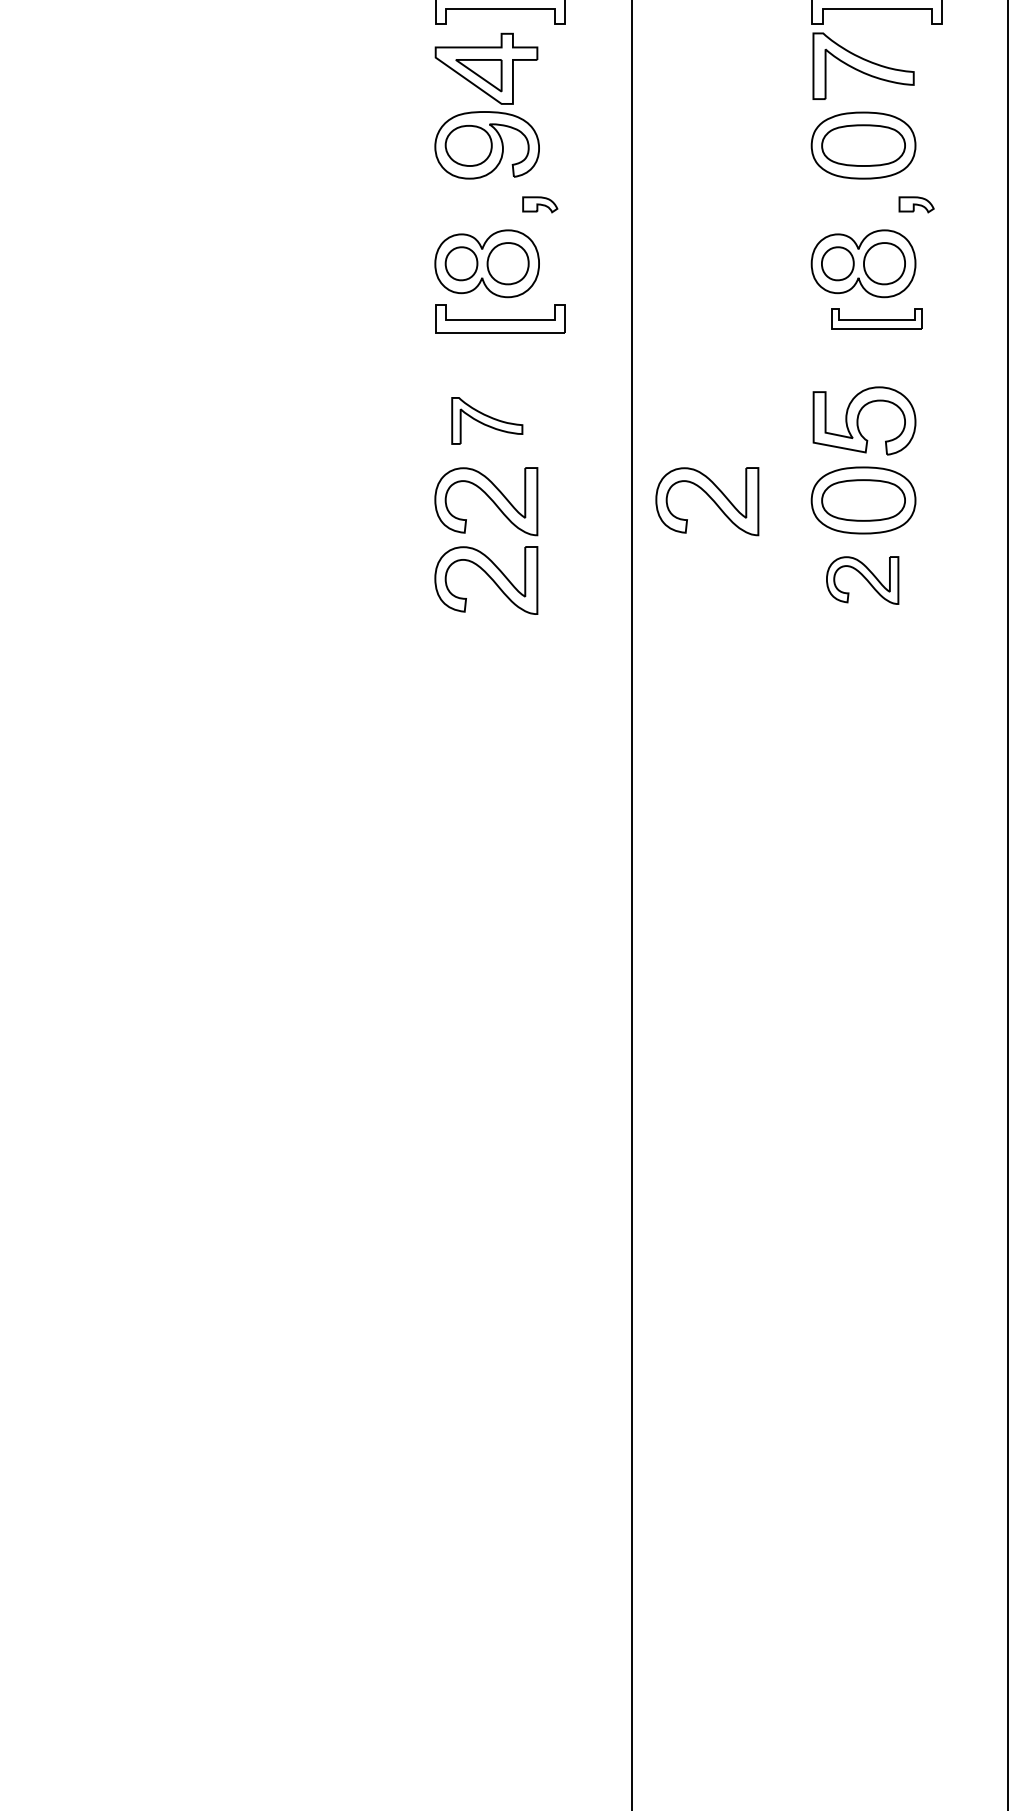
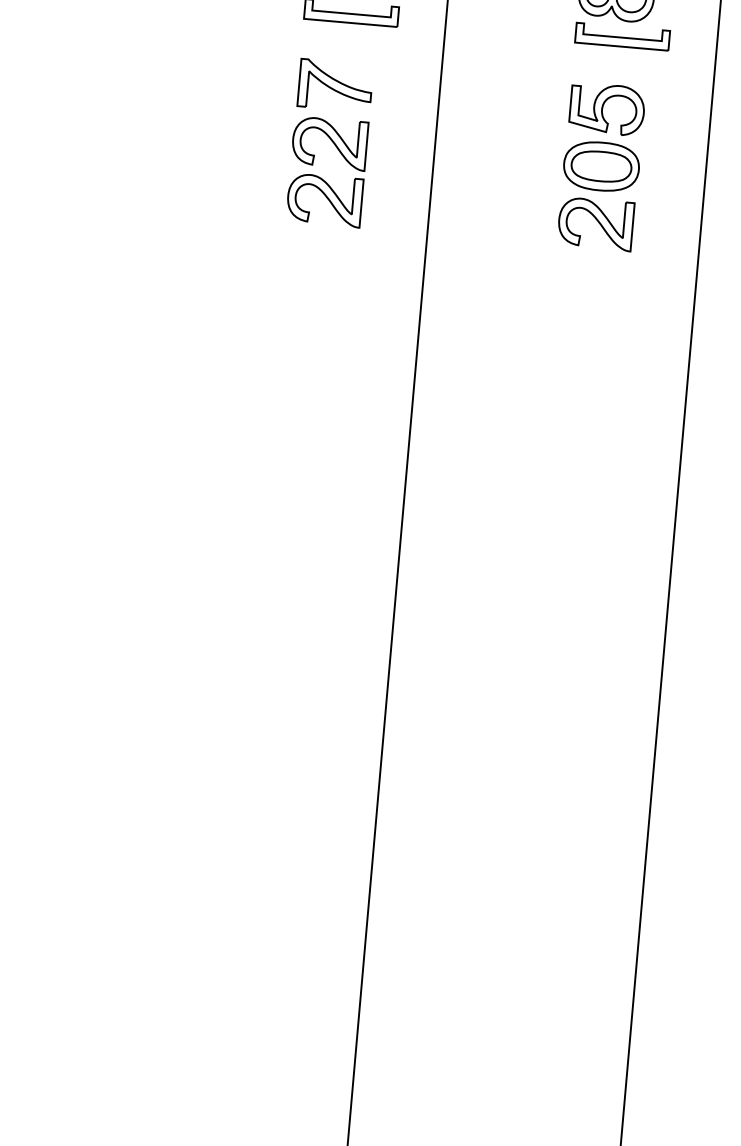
part: (876, 318) -> (622, 36), size x1.43
part: (487, 420) -> (335, 85), size x1.43
part: (707, 501) -> (489, 157), removed
part: (862, 580) -> (595, 224), size x1.43

